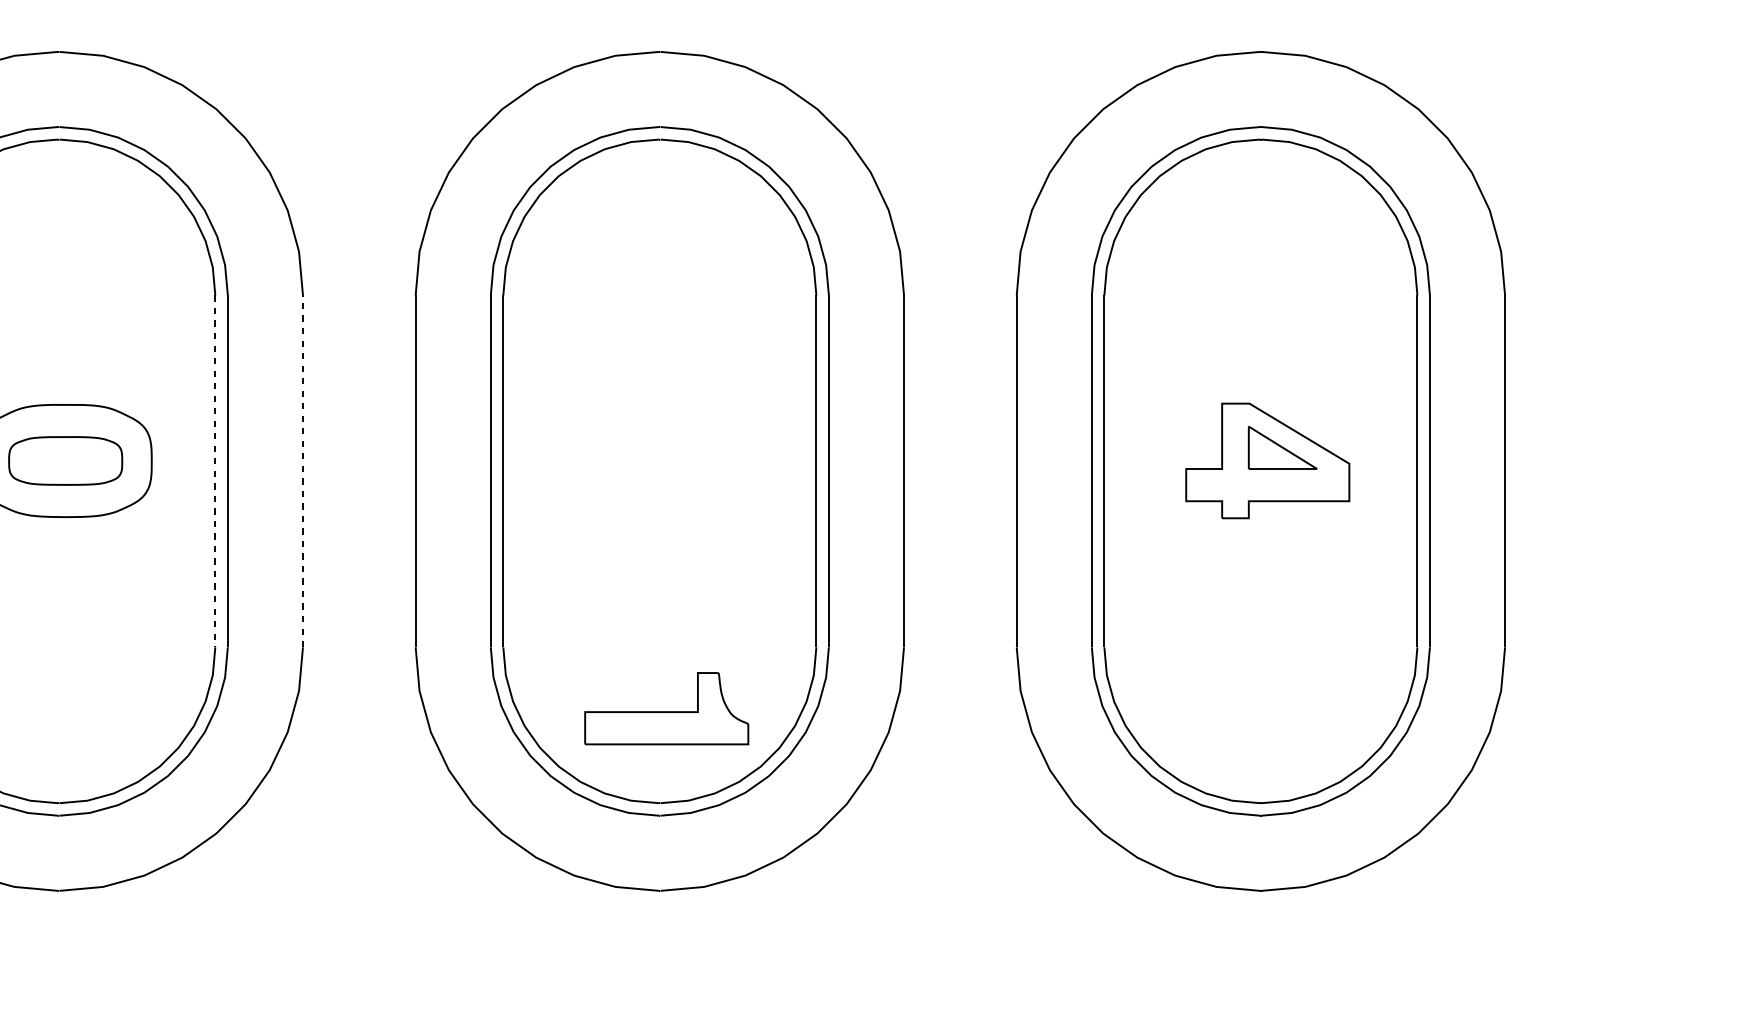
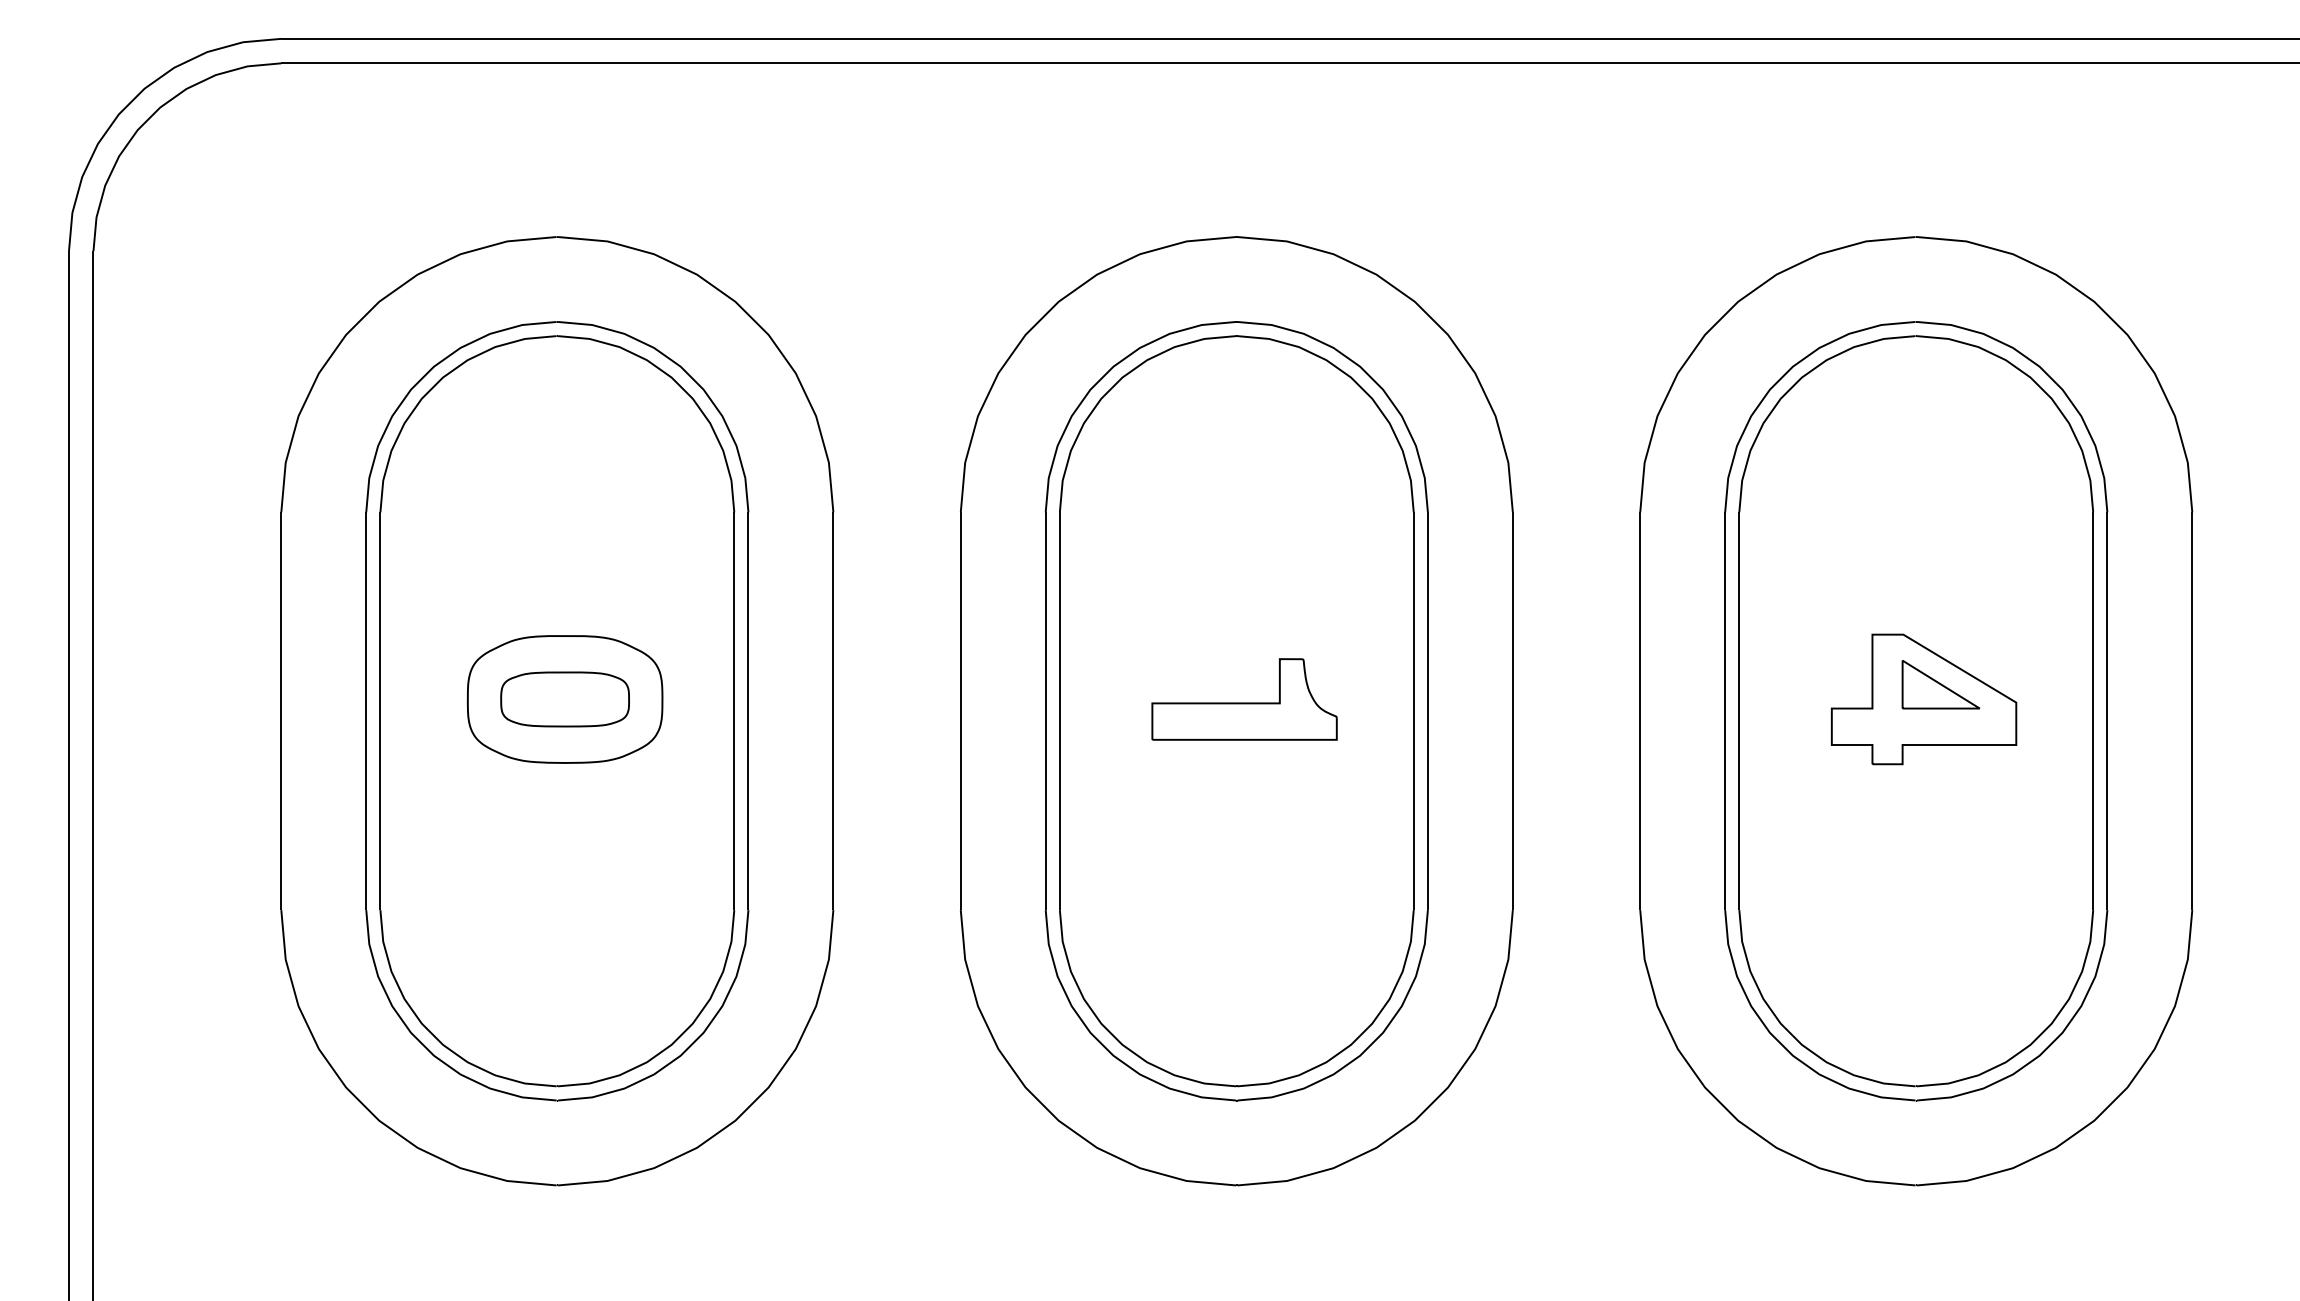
line: (215, 471) -> (734, 711), dashed -> solid
line: (303, 471) -> (833, 711), dashed -> solid
part: (666, 708) -> (1244, 699), moved

